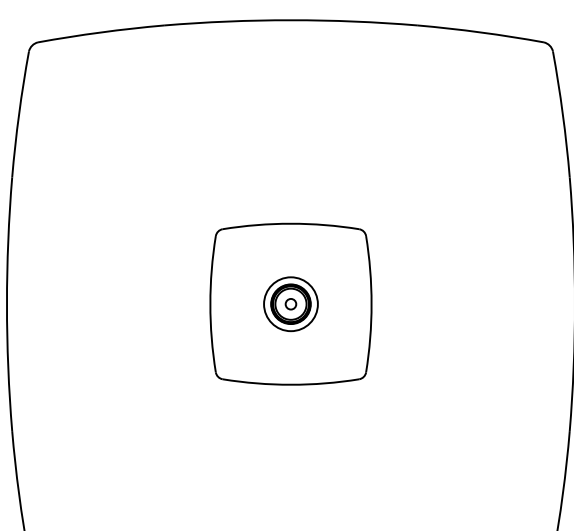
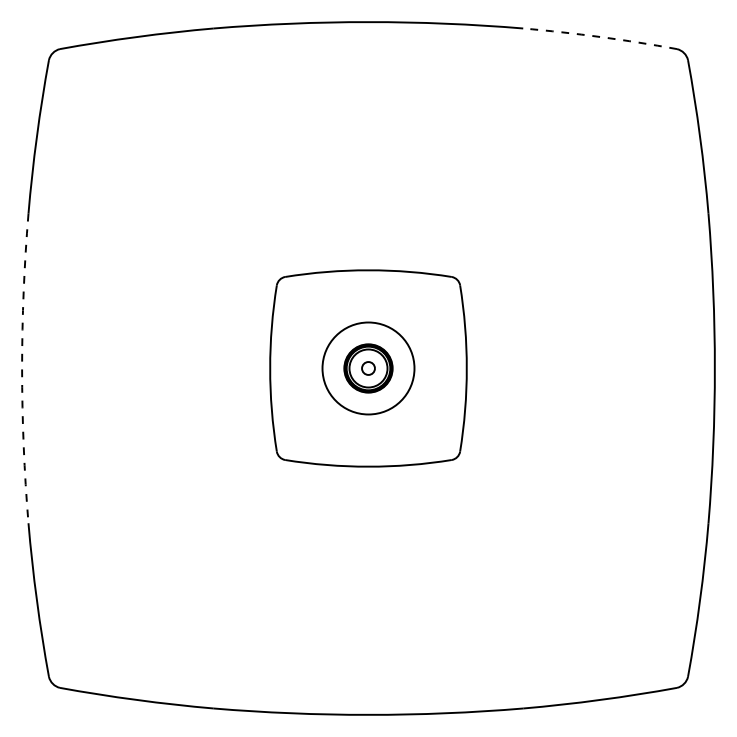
arc: (481, 32) -> (600, 37), solid -> dashed
arc: (7, 304) -> (22, 368), solid -> dashed
circle: (290, 304) -> (368, 368), size x1.4

